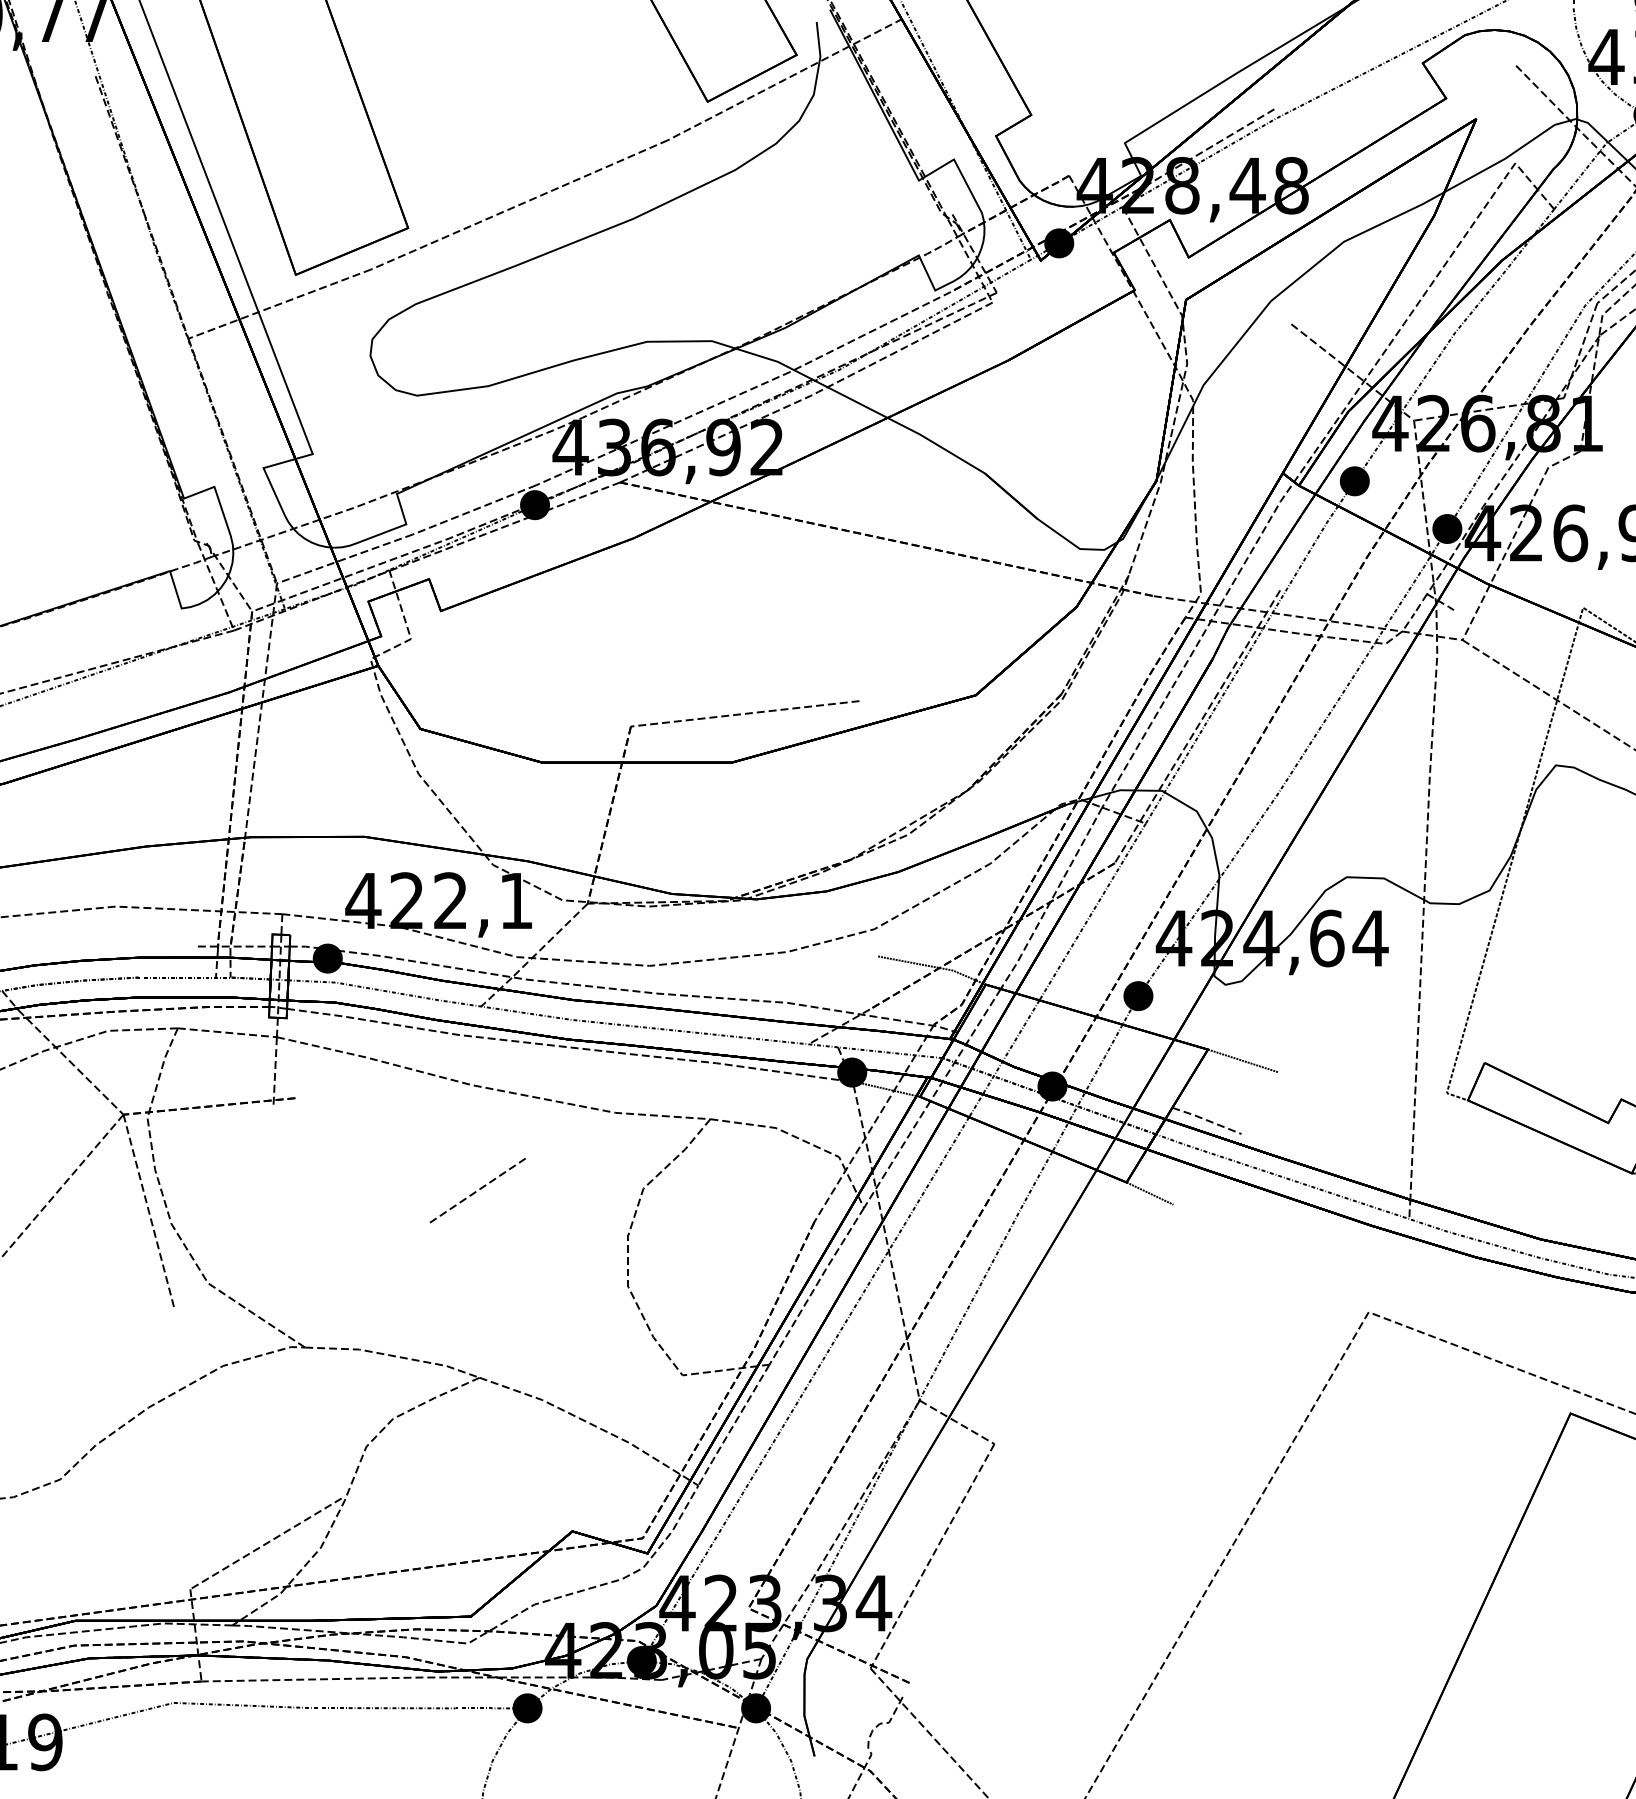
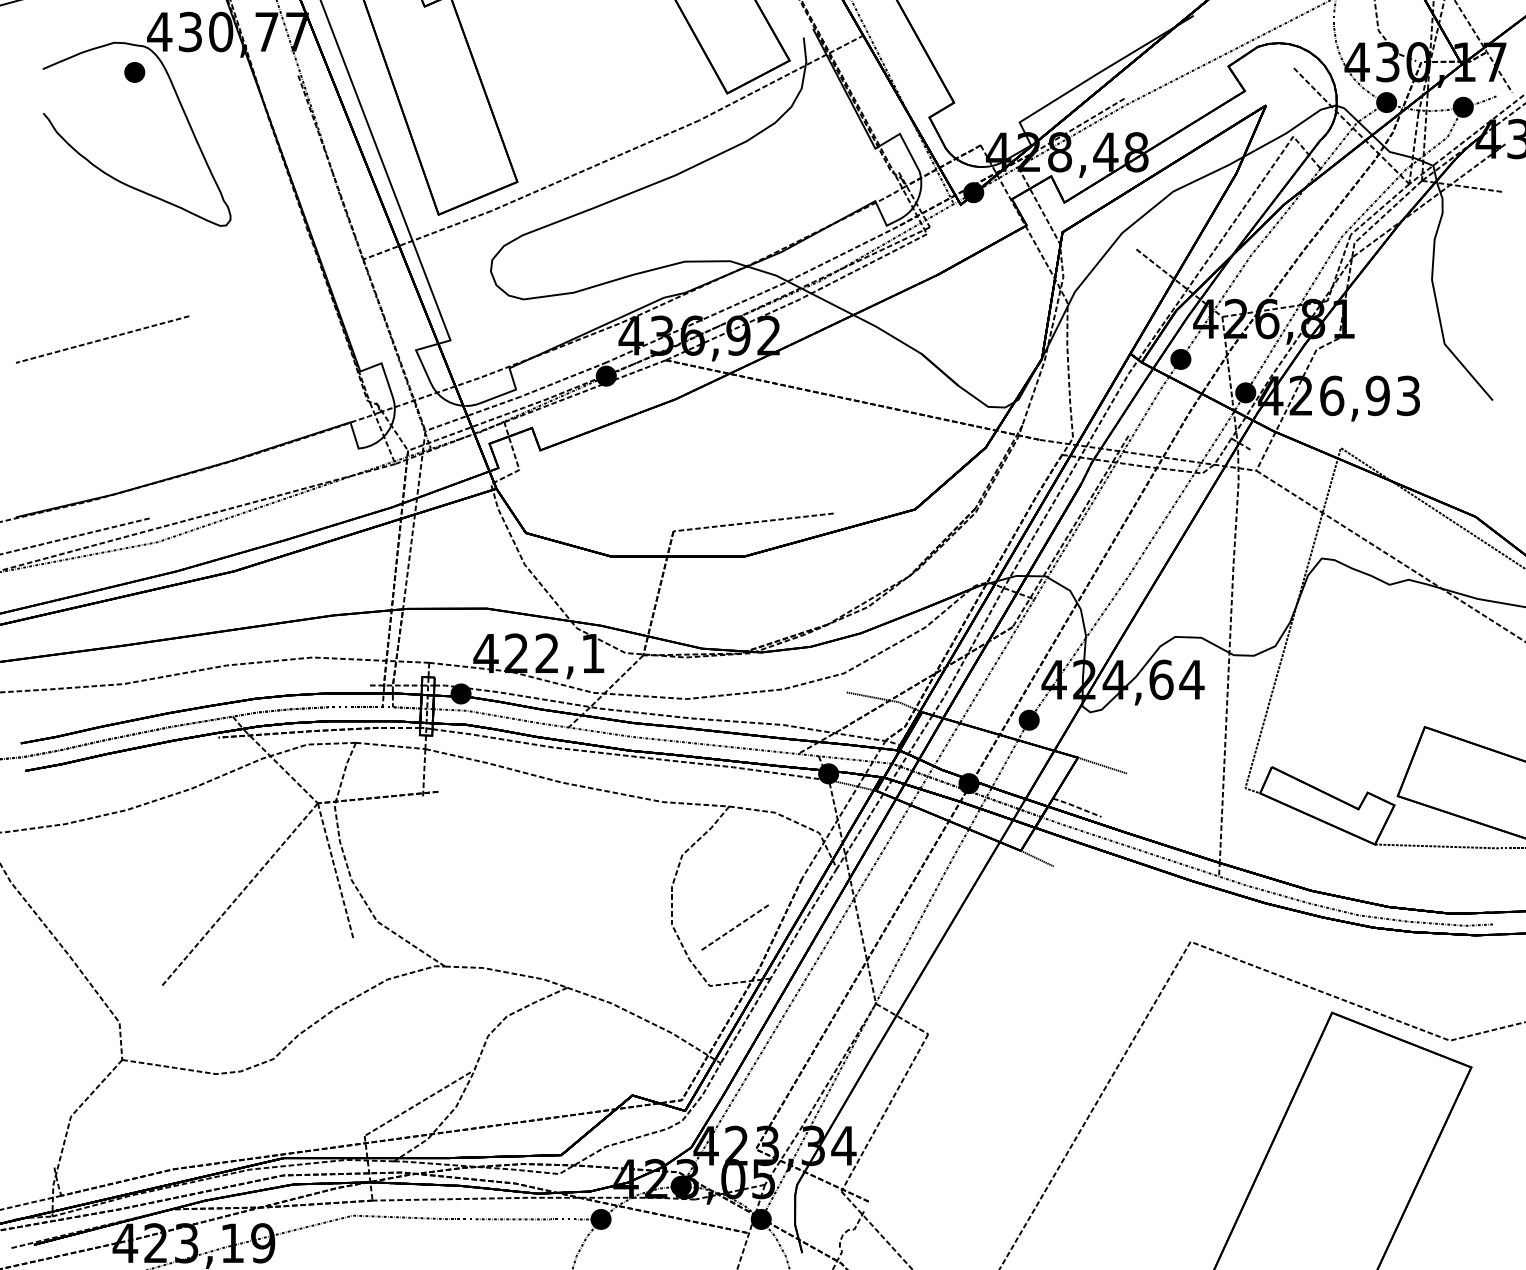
line: (475, 1190) -> (733, 927), moved

